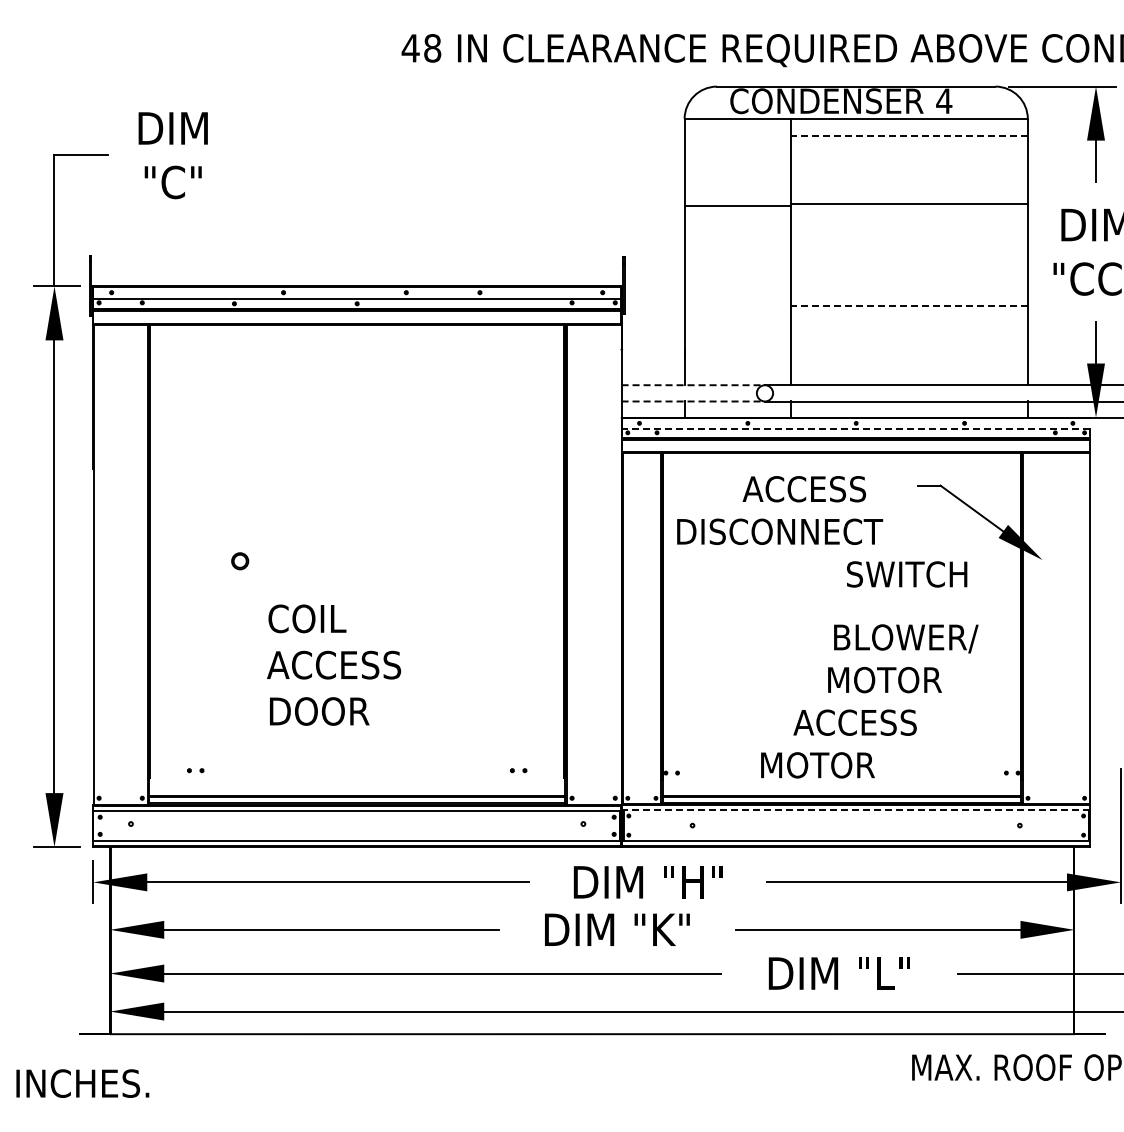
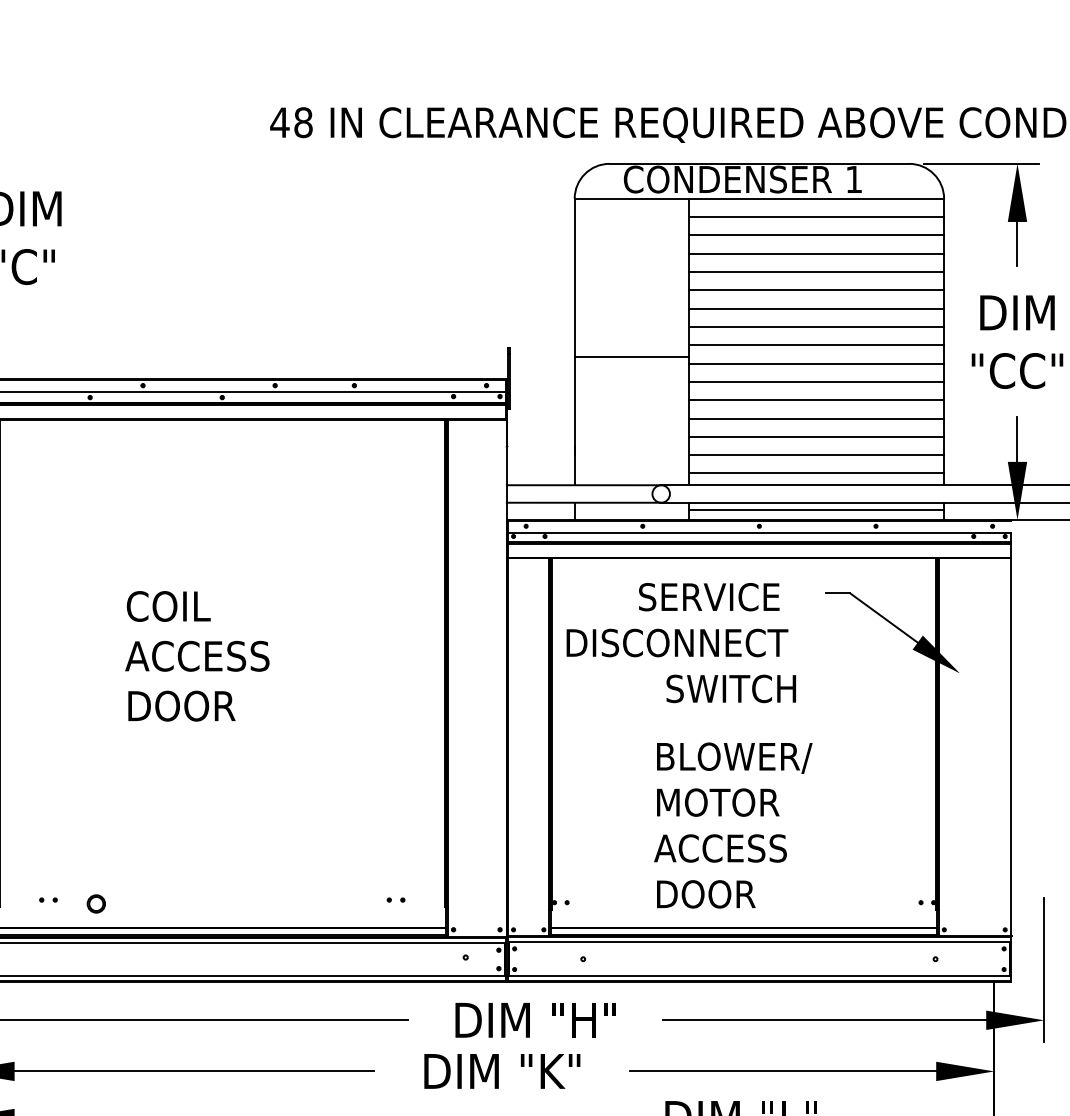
text: (944, 100) -> (854, 178), 4 -> 1
line: (909, 136) -> (816, 217), dashed -> solid
line: (909, 153) -> (816, 235), added
line: (909, 170) -> (816, 254), added
line: (909, 187) -> (816, 272), added
line: (737, 206) -> (631, 357), moved
line: (909, 221) -> (816, 309), added
line: (909, 238) -> (816, 327), added
line: (909, 255) -> (816, 345), added
line: (909, 272) -> (816, 363), added
line: (909, 289) -> (816, 382), added
line: (909, 306) -> (816, 400), dashed -> solid
line: (909, 323) -> (816, 418), added
line: (909, 340) -> (816, 437), added
line: (909, 357) -> (816, 455), added
line: (909, 374) -> (816, 473), added
line: (693, 385) -> (584, 485), dashed -> solid
line: (693, 401) -> (584, 502), dashed -> solid
line: (909, 408) -> (816, 510), added
line: (856, 429) -> (759, 532), dashed -> solid
text: (808, 489) -> (708, 597), ACCESS -> SERVICE
circle: (240, 561) -> (96, 904), moved
text: (907, 574) -> (731, 688), moved
text: (906, 638) -> (734, 757), moved
text: (334, 664) -> (197, 655), moved
text: (884, 679) -> (717, 801), moved
text: (854, 722) -> (719, 848), moved
text: (819, 765) -> (719, 894), MOTOR -> DOOR
line: (856, 810) -> (759, 942), dashed -> solid

